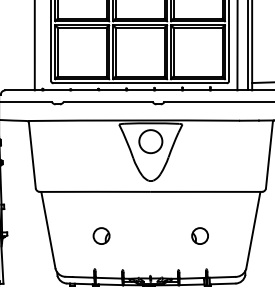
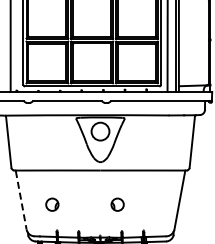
line: (48, 230) -> (21, 200), solid -> dashed
part: (101, 235) -> (52, 204), moved
part: (199, 235) -> (117, 204), moved

